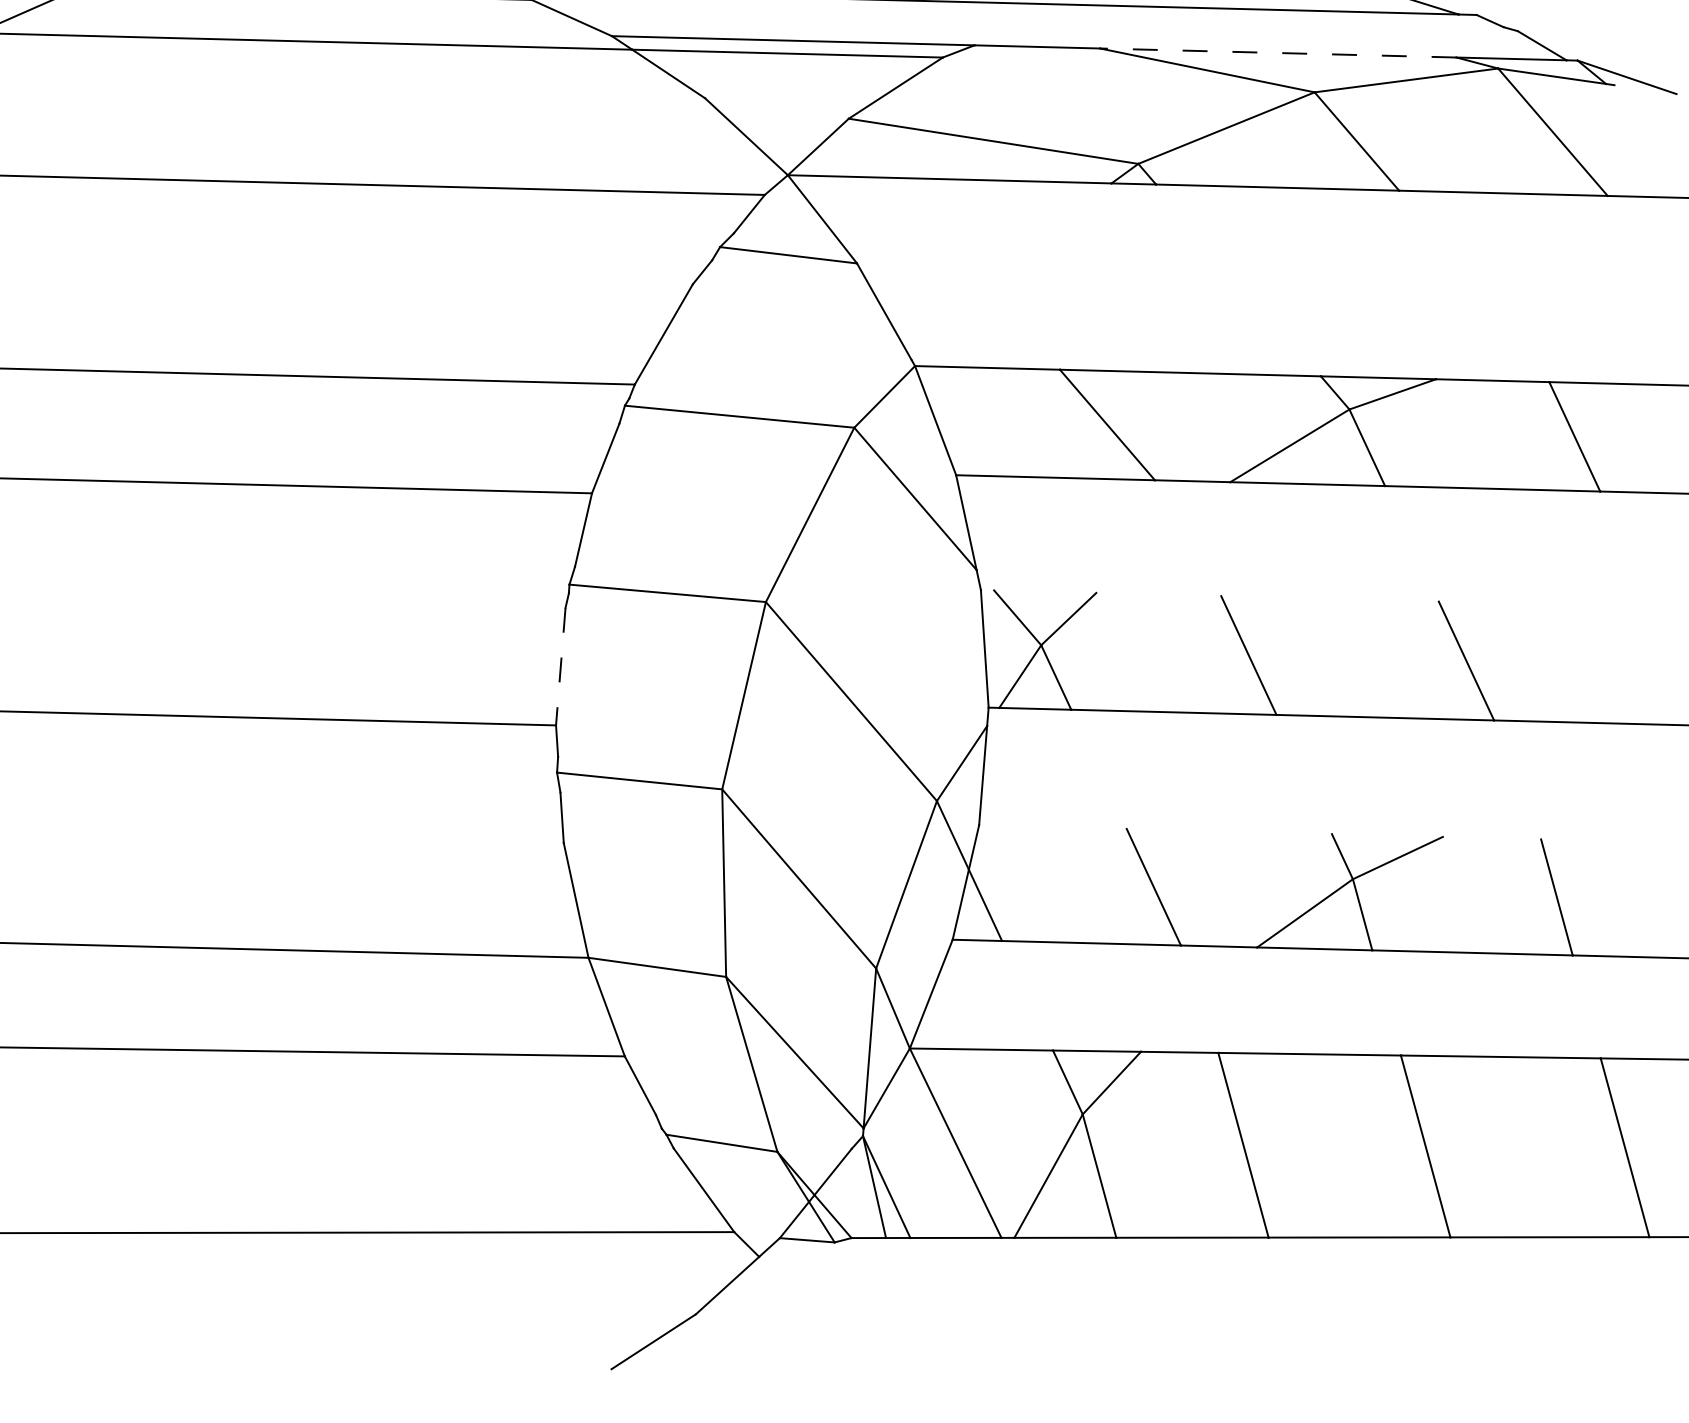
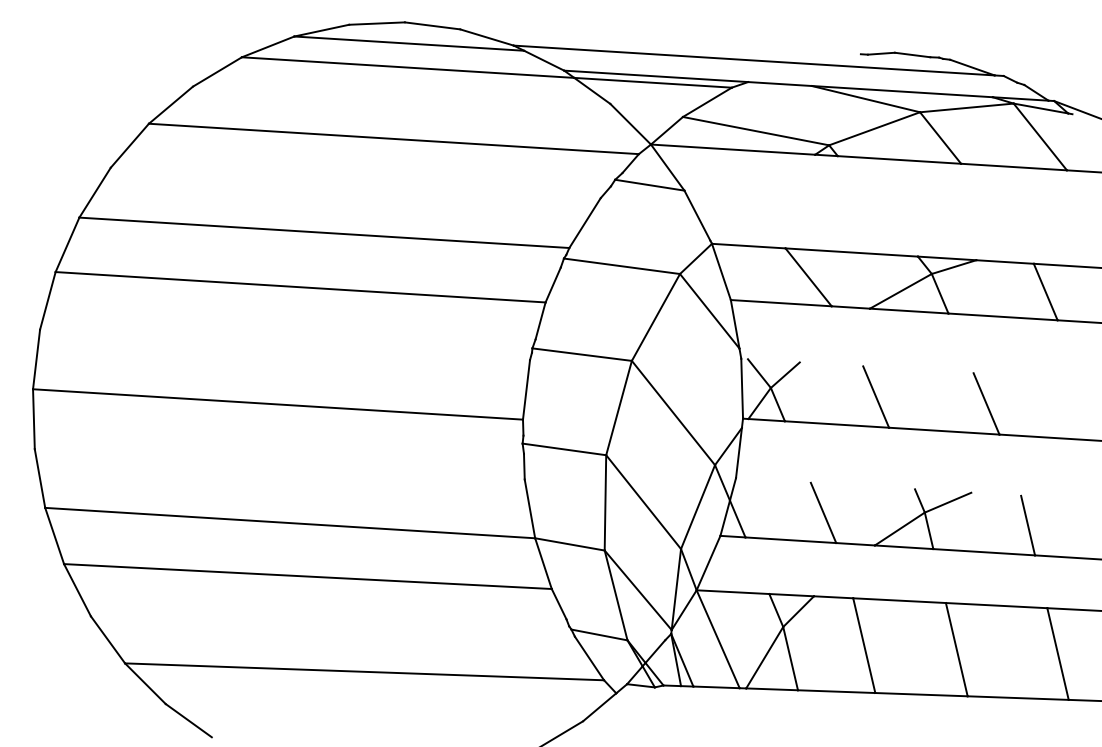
line: (1278, 52) -> (902, 91), dashed -> solid
line: (560, 665) -> (526, 389), dashed -> solid

